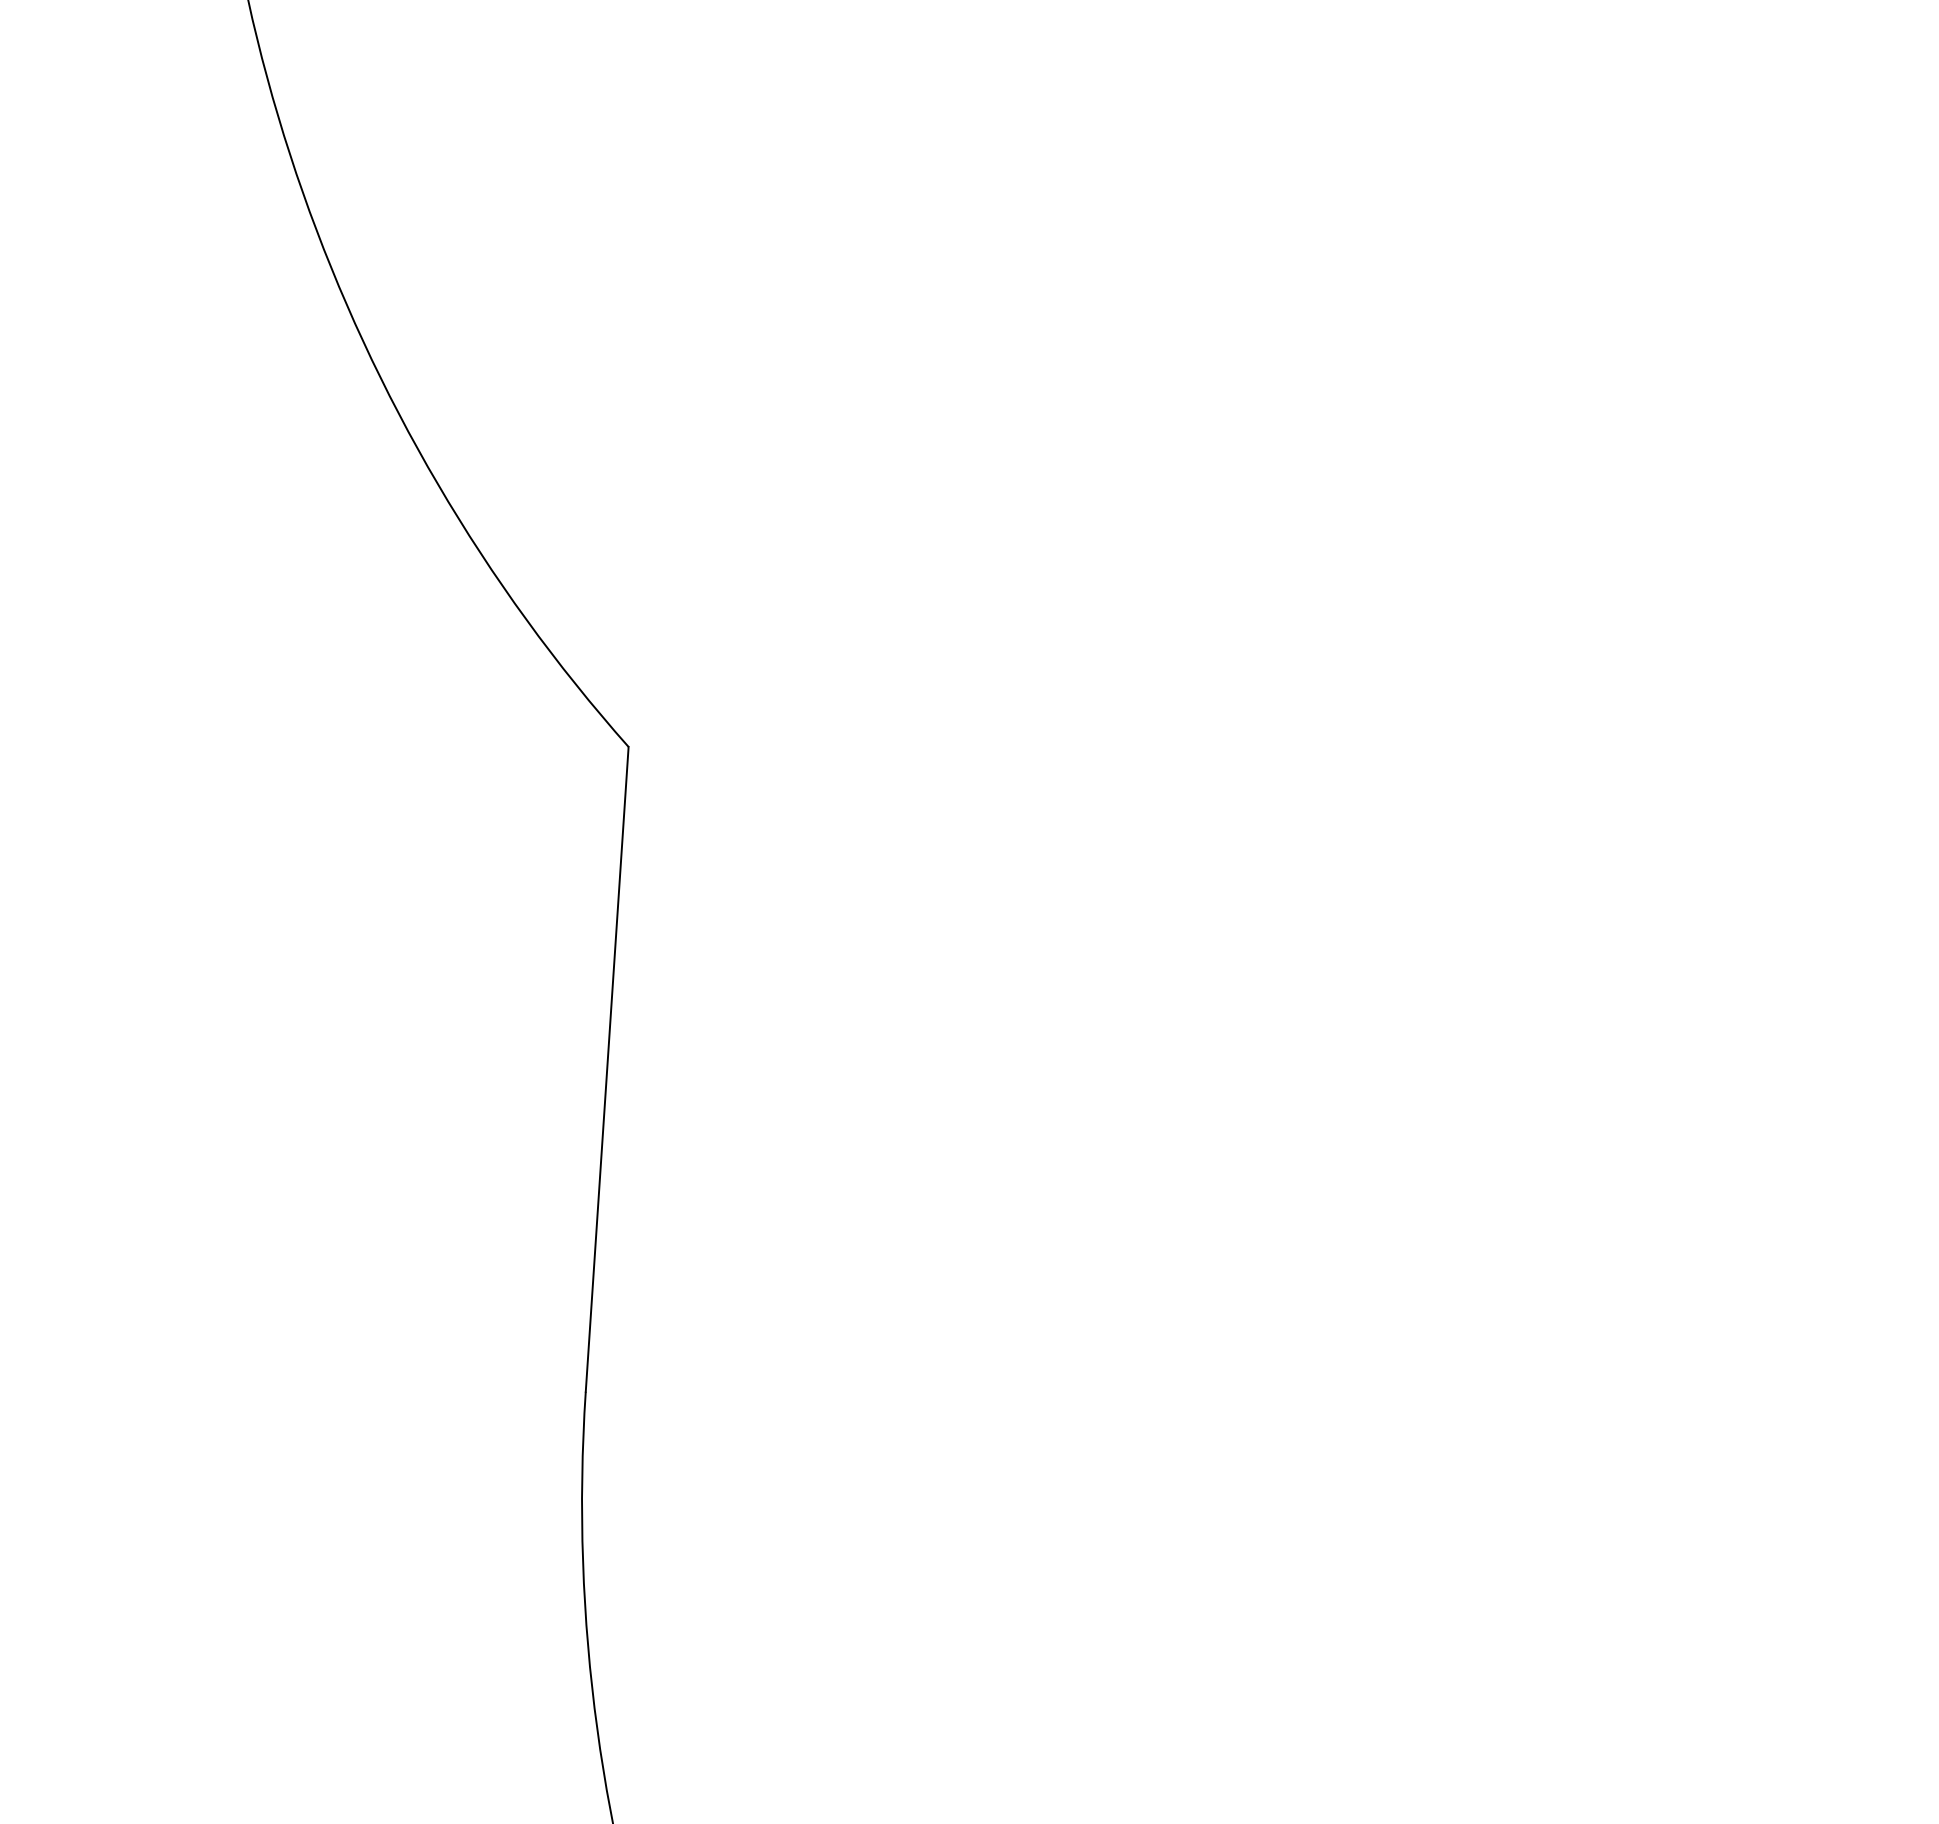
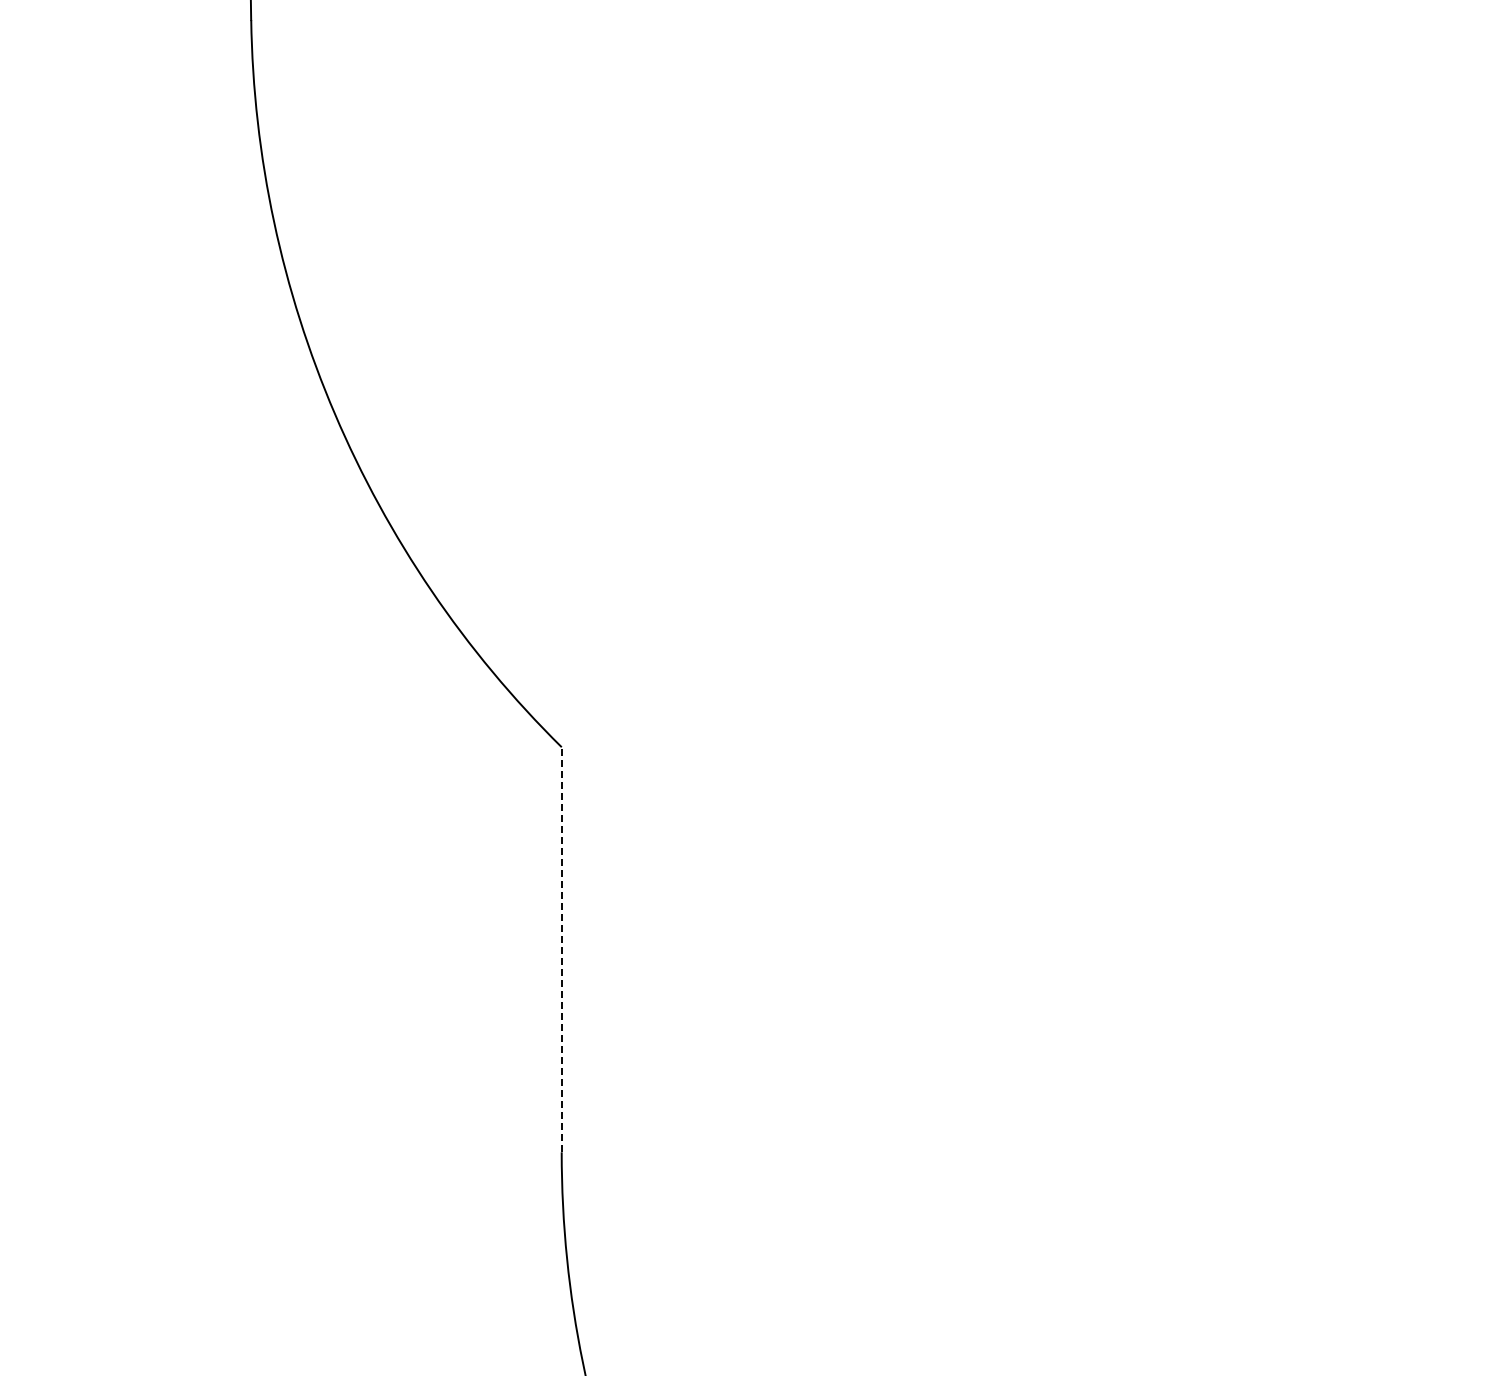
line: (606, 1068) -> (561, 949), solid -> dashed

